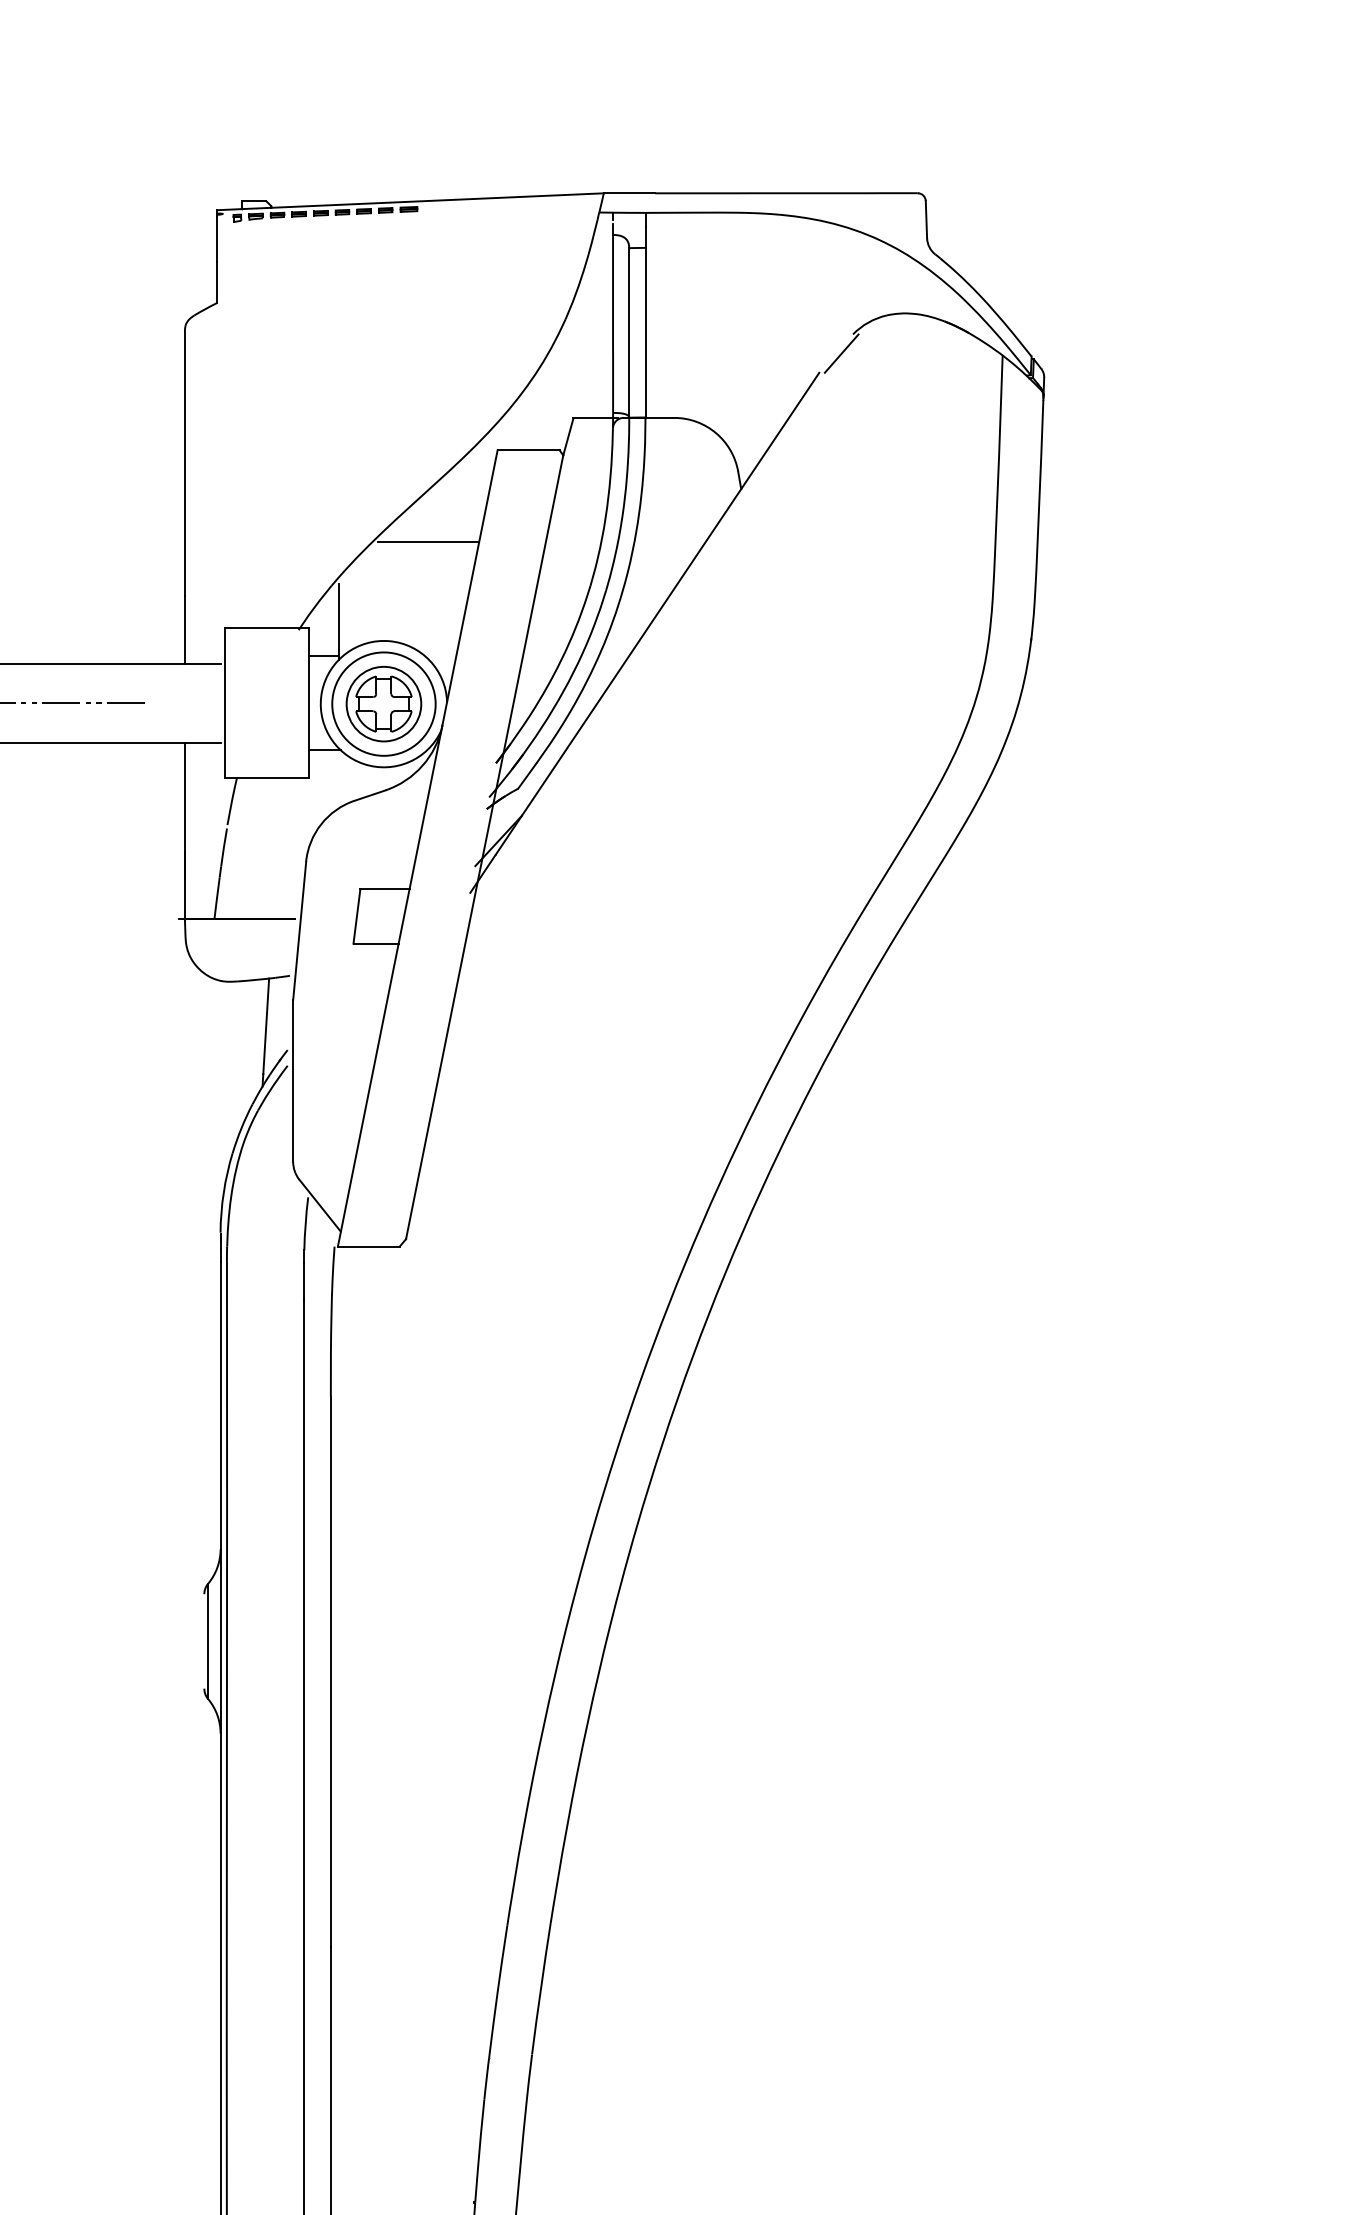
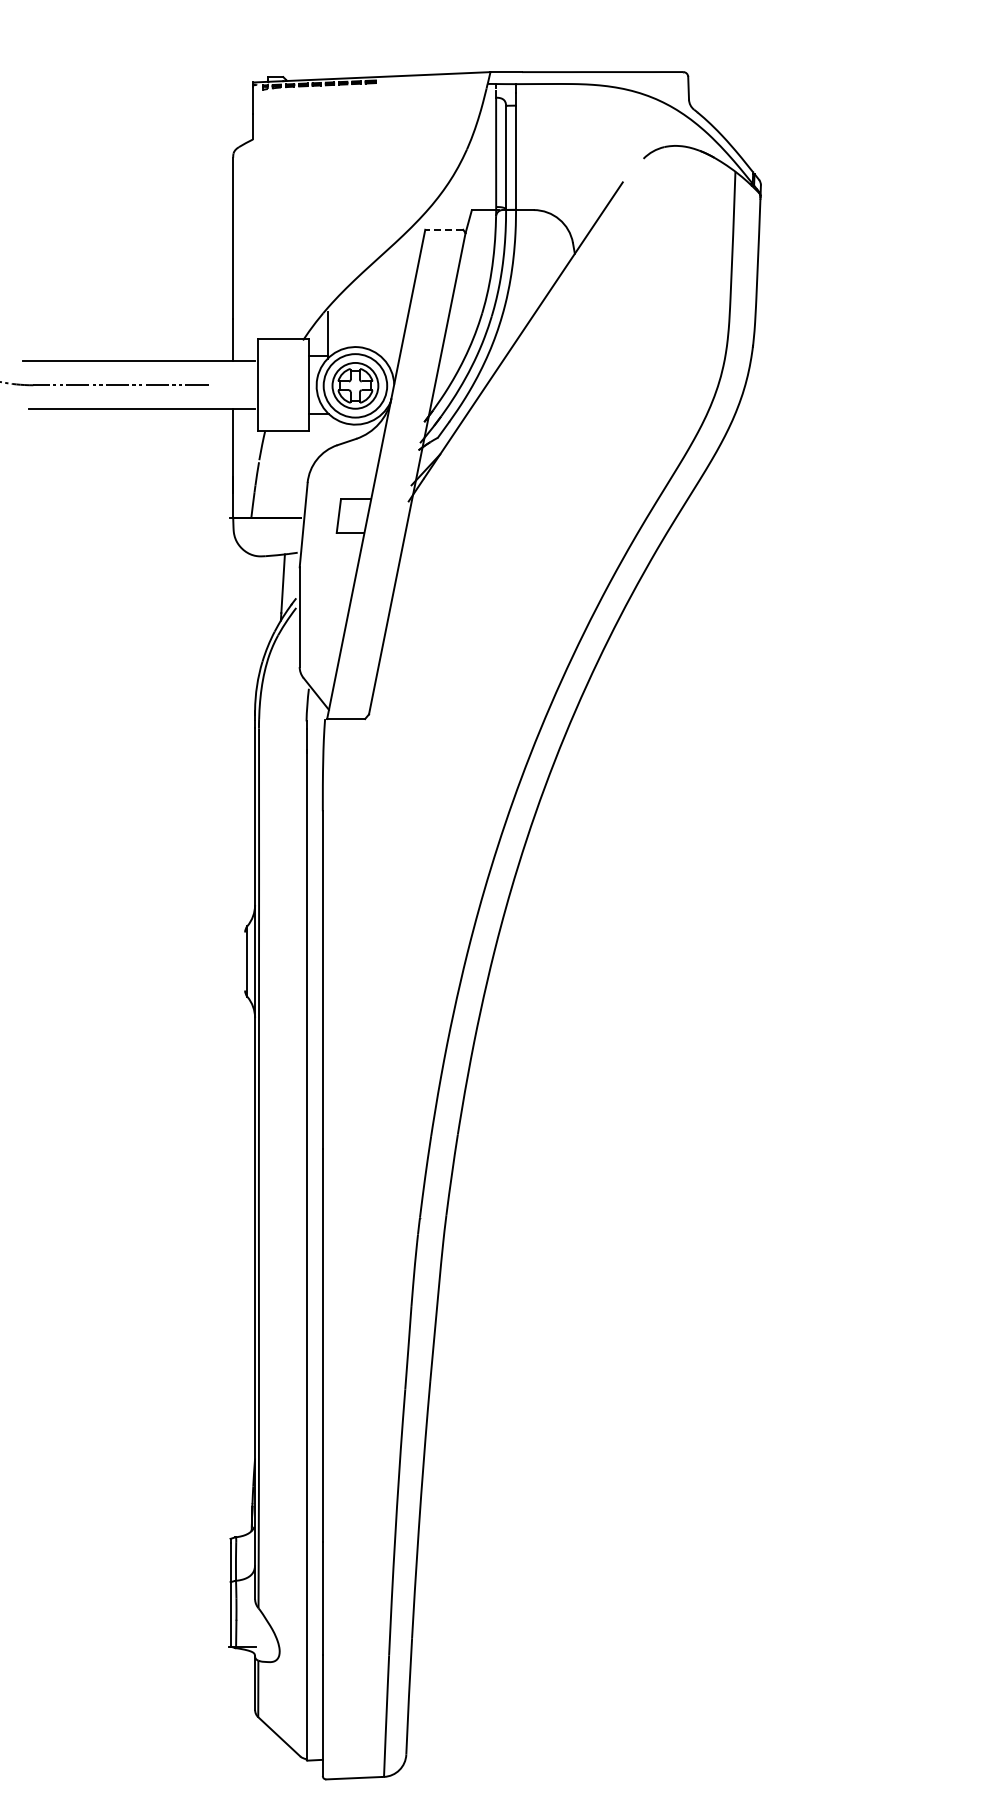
line: (841, 353) -> (636, 170), removed
line: (528, 449) -> (444, 229), solid -> dashed
line: (429, 542) -> (383, 286), removed

